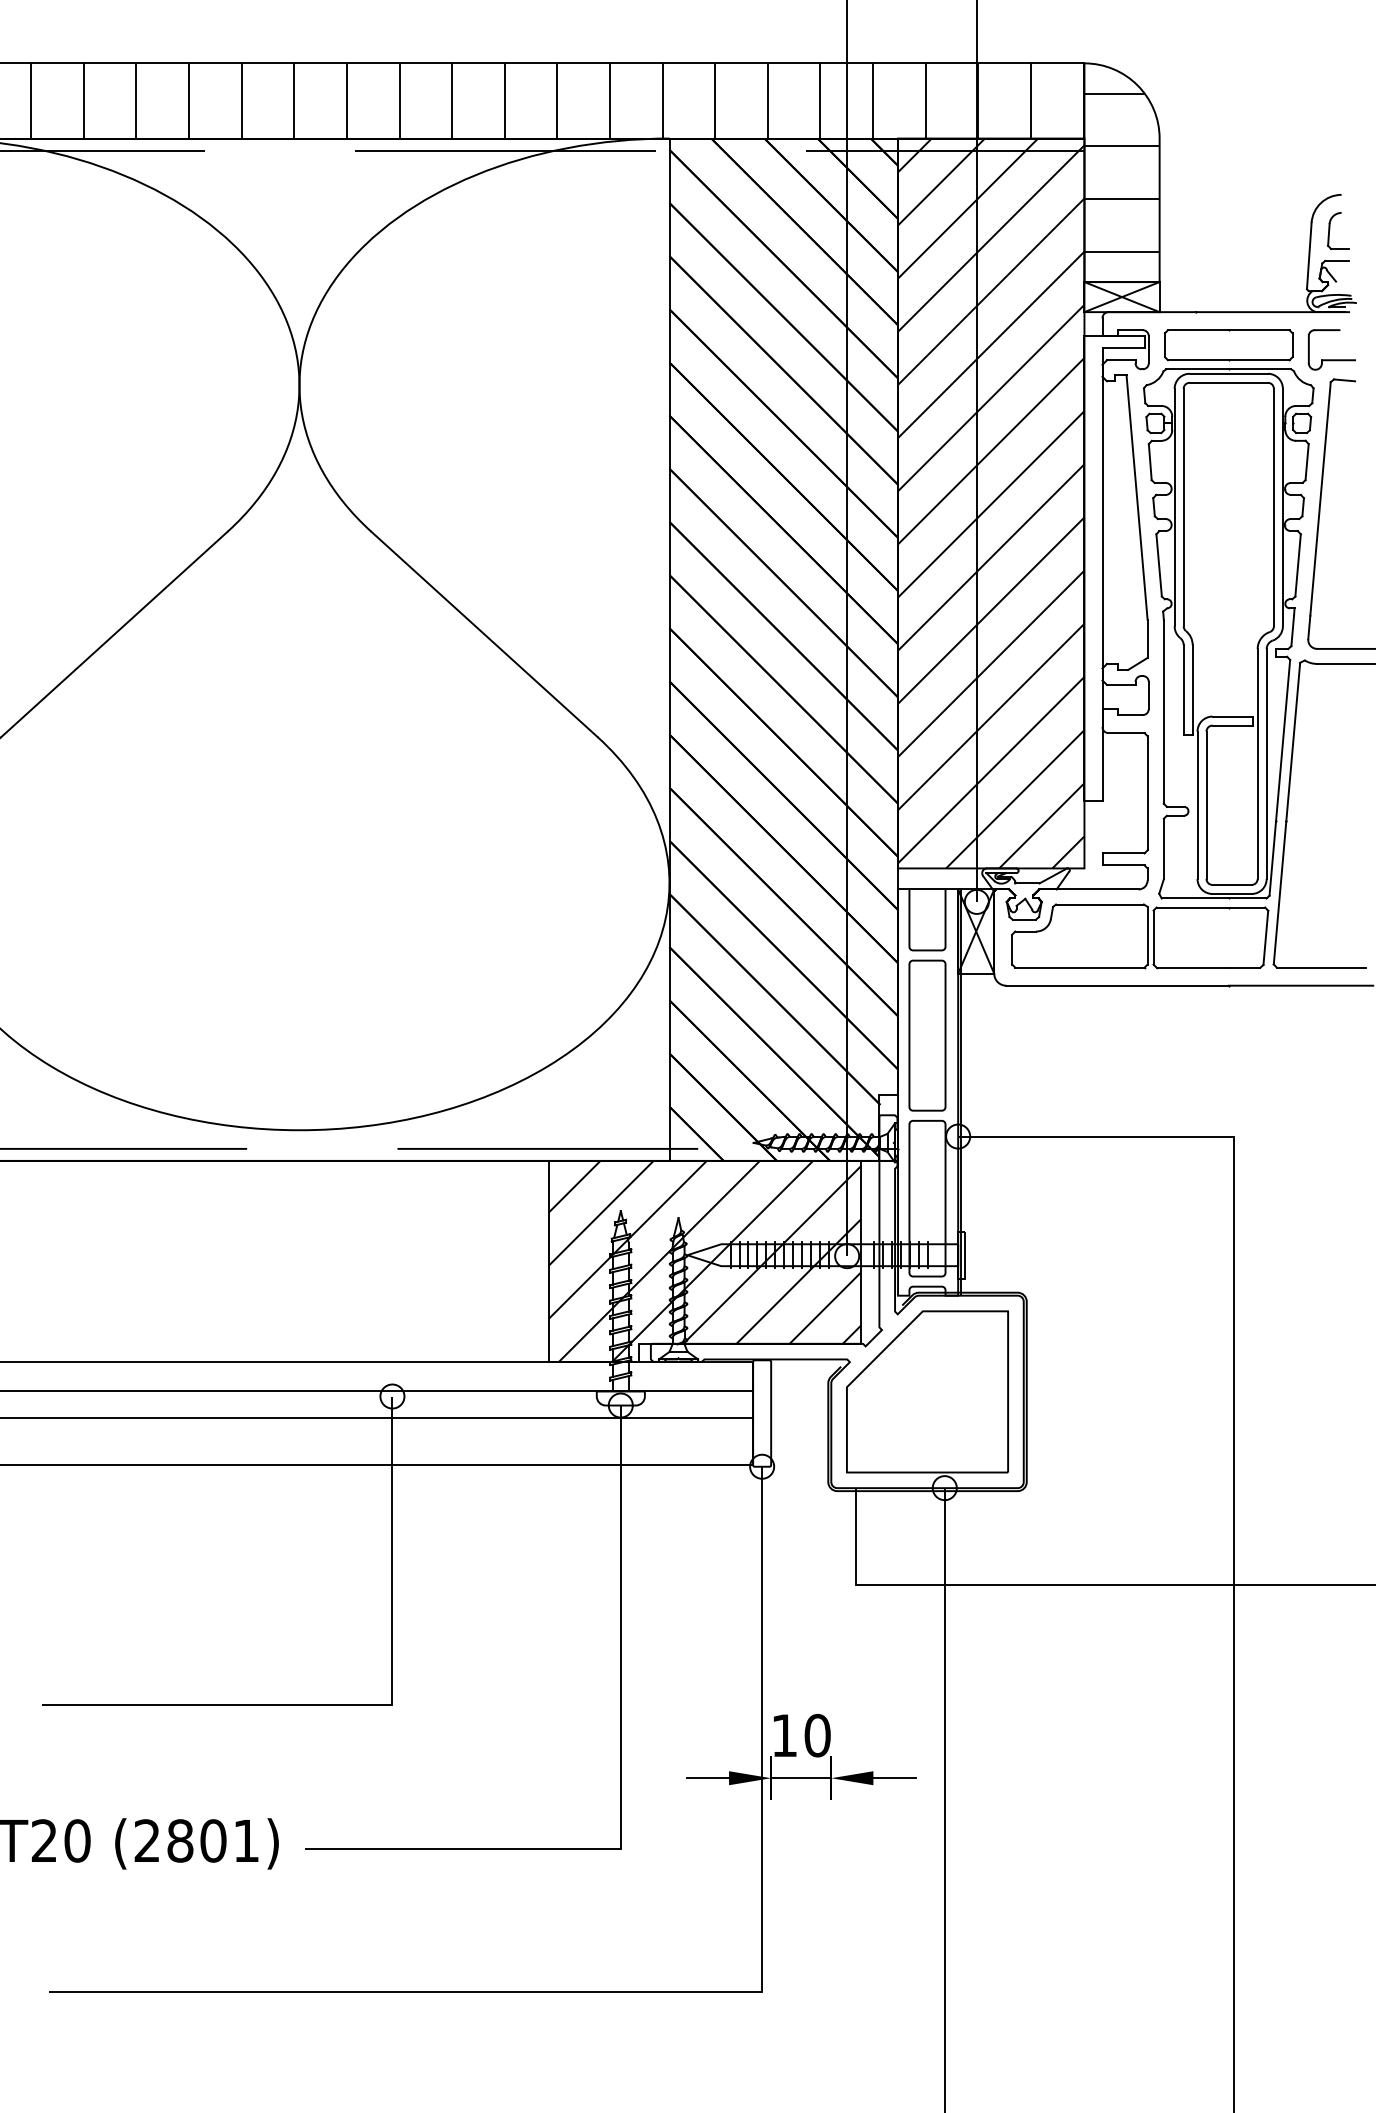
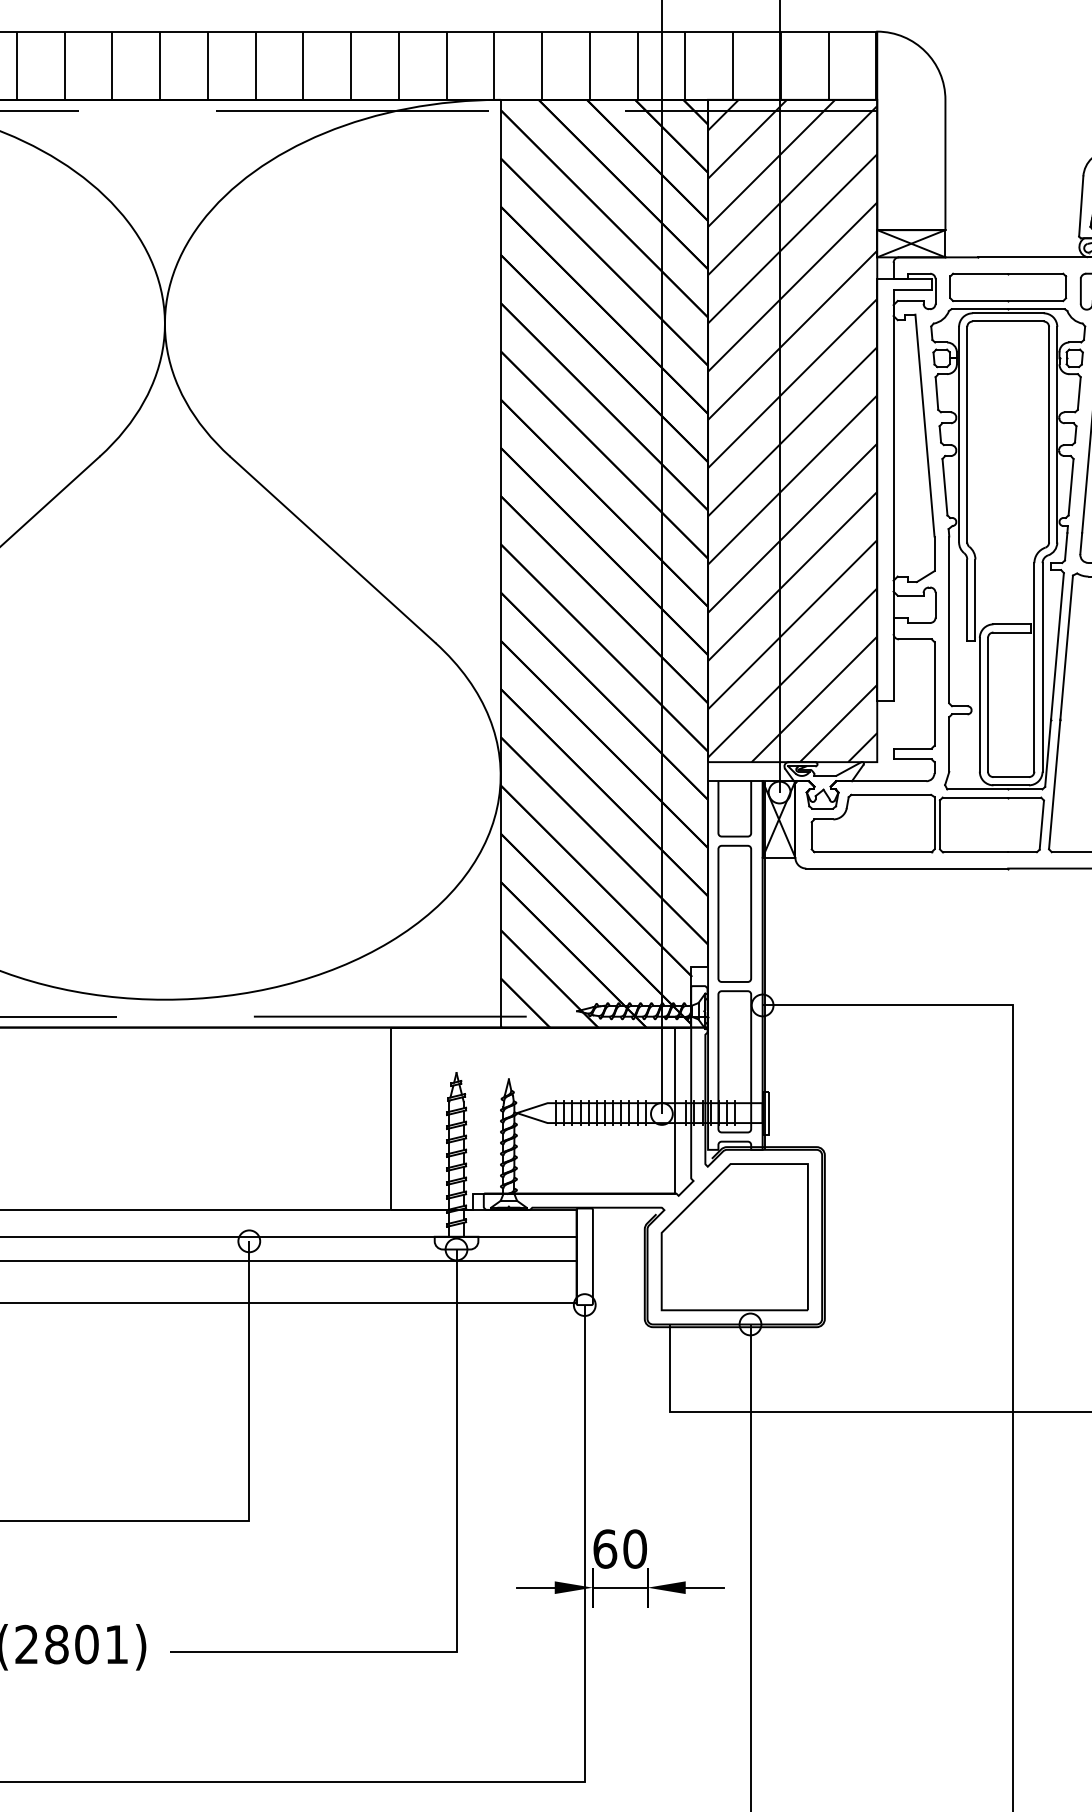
hatch: (1121, 172) -> (910, 130), removed
hatch: (704, 1261) -> (532, 1118), removed
text: (784, 1735) -> (605, 1548), 10 -> 60

